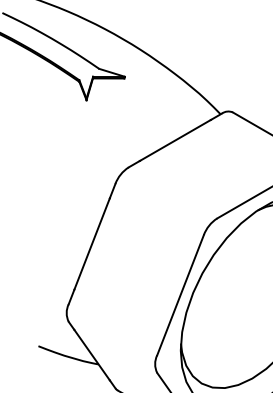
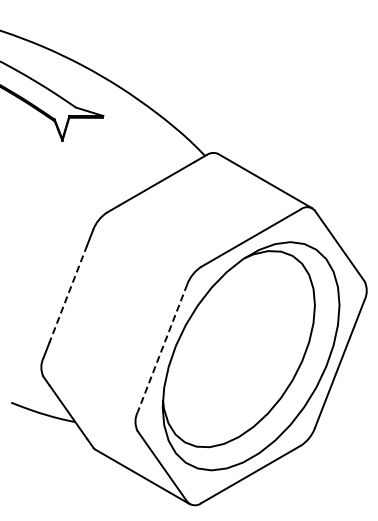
line: (92, 244) -> (68, 294), solid -> dashed
line: (180, 295) -> (162, 348), solid -> dashed

